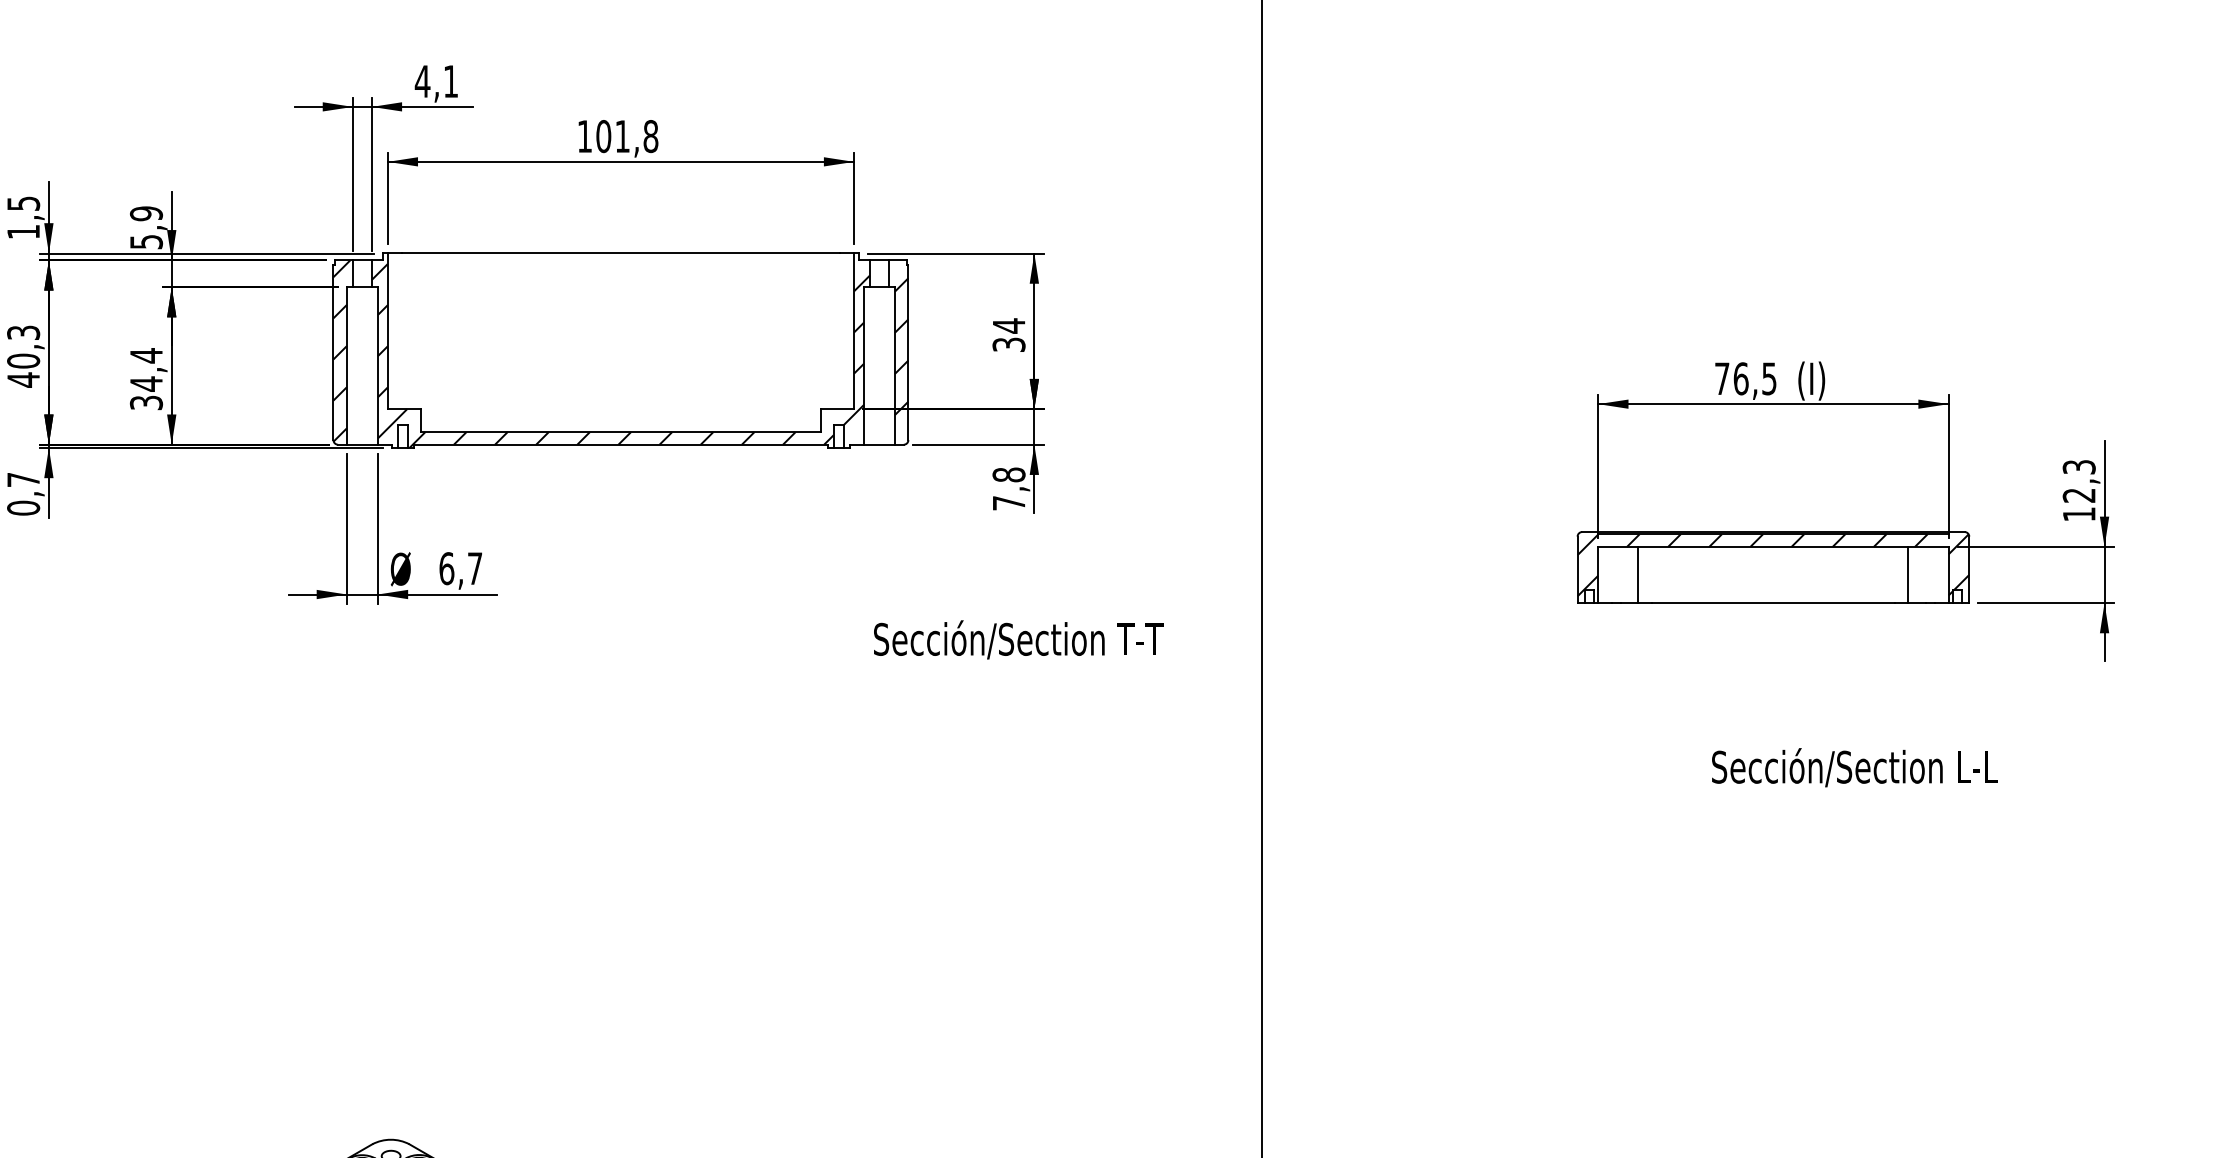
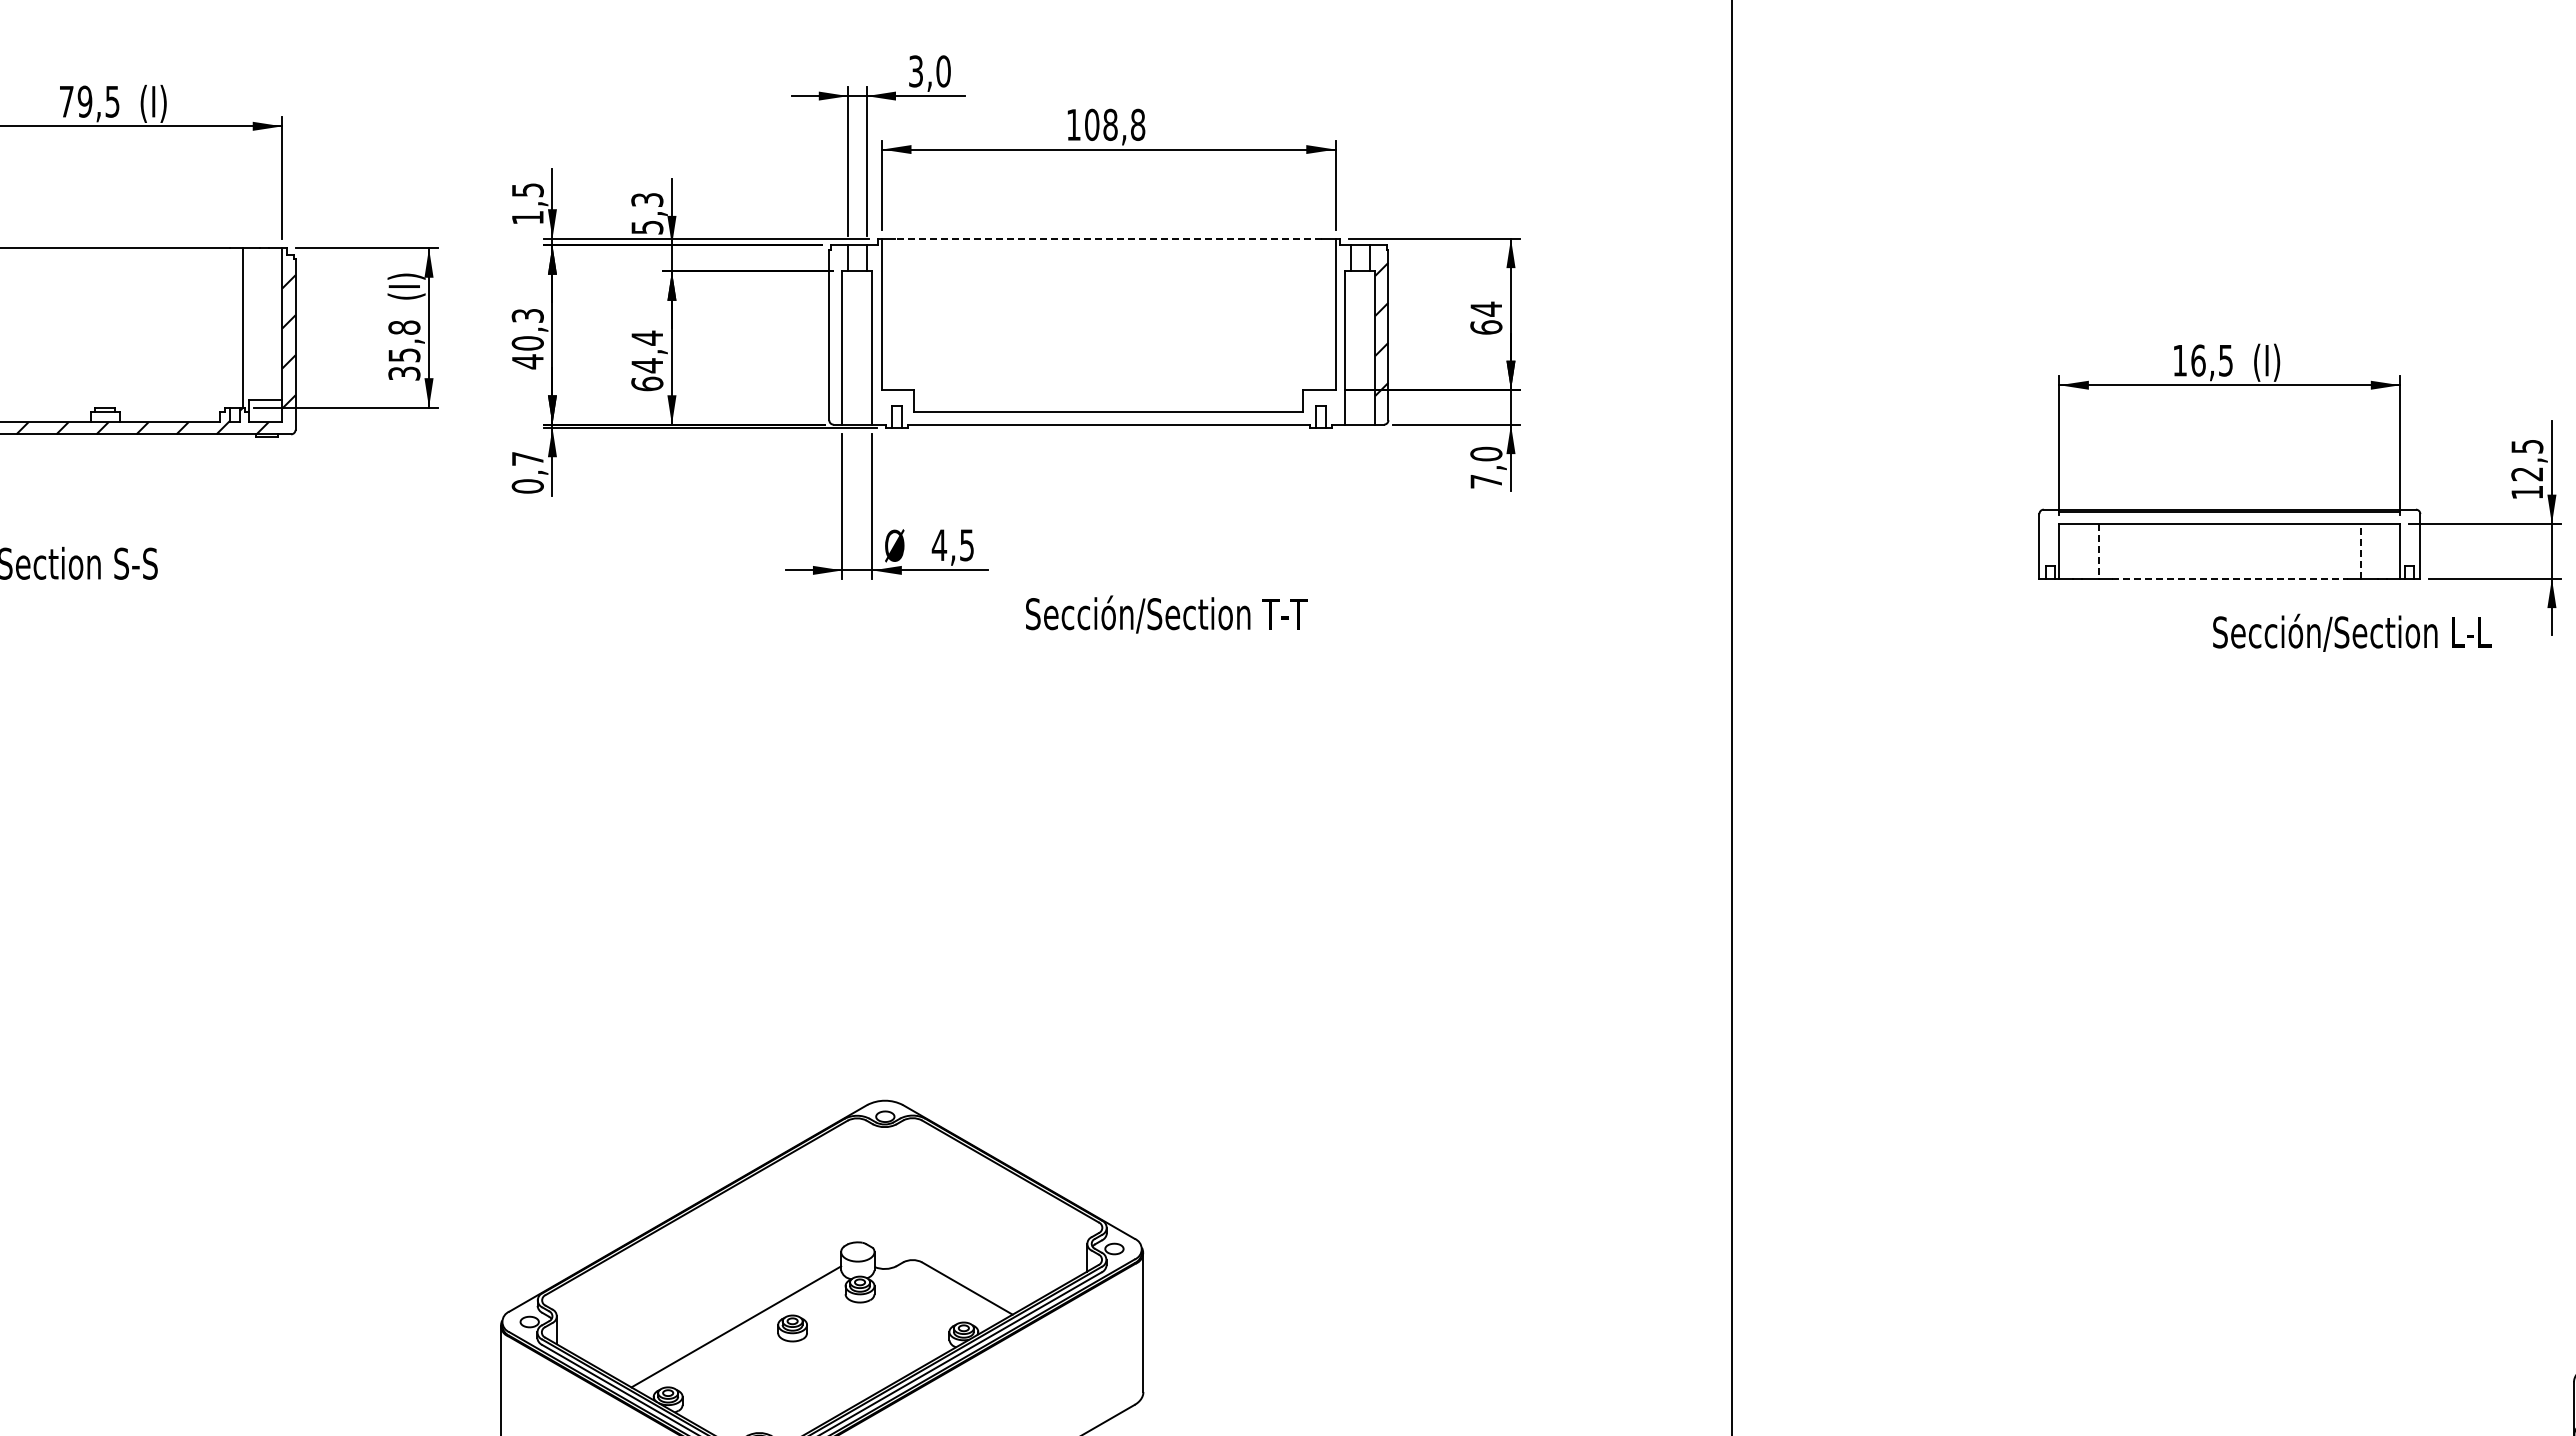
text: (436, 81) -> (929, 71), 4,1 -> 3,0
text: (622, 136) -> (1110, 124), 101,8 -> 108,8
text: (146, 213) -> (647, 199), 5,9 -> 5,3
line: (620, 253) -> (1108, 238), solid -> dashed
text: (1009, 344) -> (1486, 327), 34 -> 64
hatch: (341, 350) -> (837, 333), removed
hatch: (620, 355) -> (1108, 337), removed
text: (1721, 378) -> (2179, 360), 76,5 -> 16,5
text: (146, 402) -> (647, 383), 34,4 -> 64,4
text: (2078, 467) -> (2526, 446), 12,3 -> 12,5
text: (1009, 474) -> (1486, 453), 7,8 -> 7,0
hatch: (1773, 564) -> (2229, 541), removed
text: (460, 568) -> (952, 545), 6,7 -> 4,5
line: (1908, 574) -> (2361, 550), solid -> dashed
line: (1638, 575) -> (2098, 551), solid -> dashed
line: (1773, 602) -> (2229, 578), solid -> dashed
text: (1018, 639) -> (1166, 614), moved
text: (1855, 767) -> (2352, 632), moved

